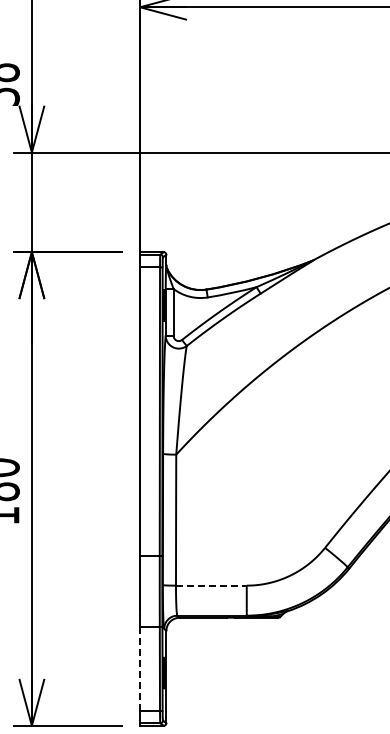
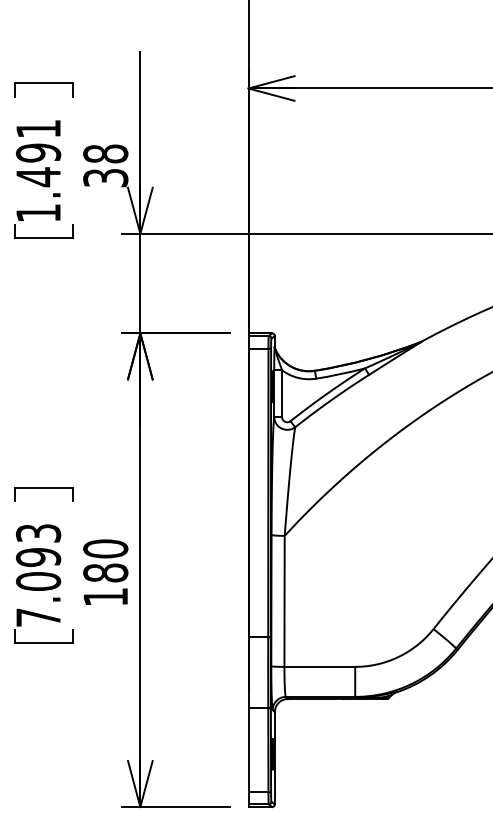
line: (212, 585) -> (320, 666), dashed -> solid
line: (140, 669) -> (248, 750), dashed -> solid

